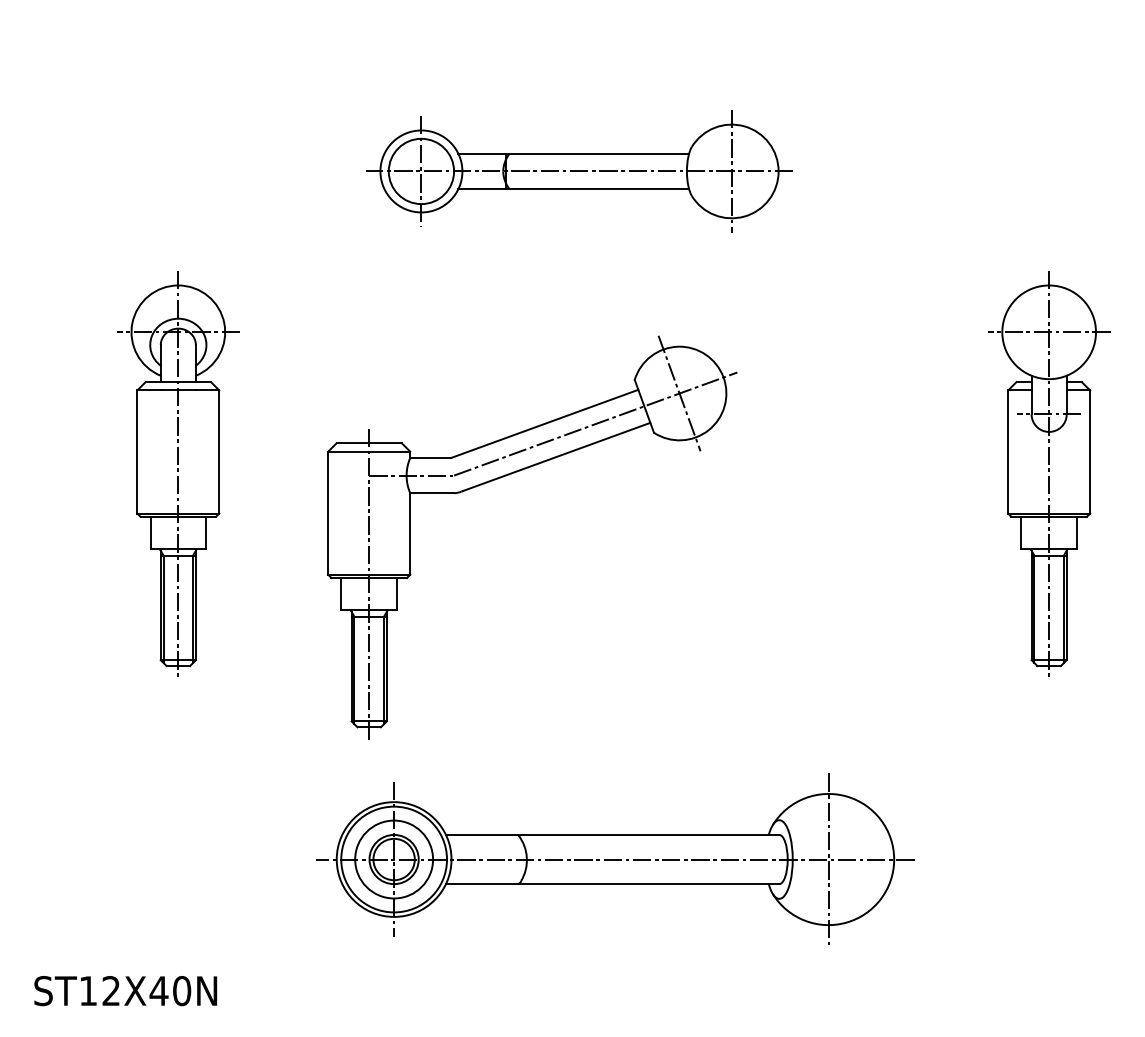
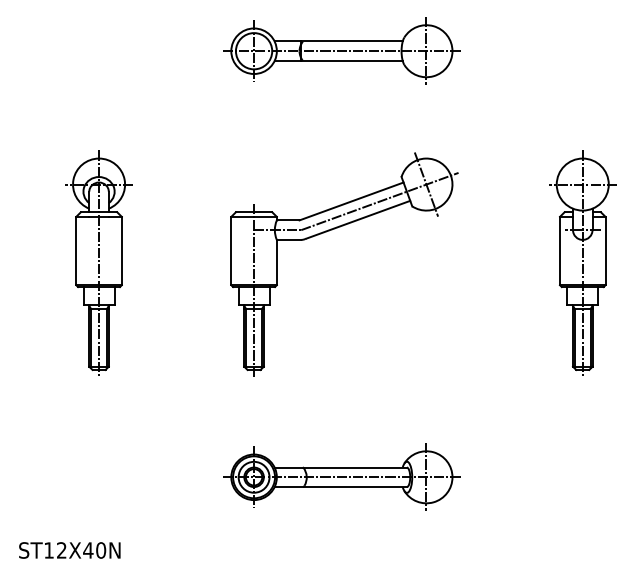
part: (578, 170) -> (341, 50), moved
part: (510, 476) -> (332, 230), moved
part: (614, 857) -> (341, 476), size x0.71

